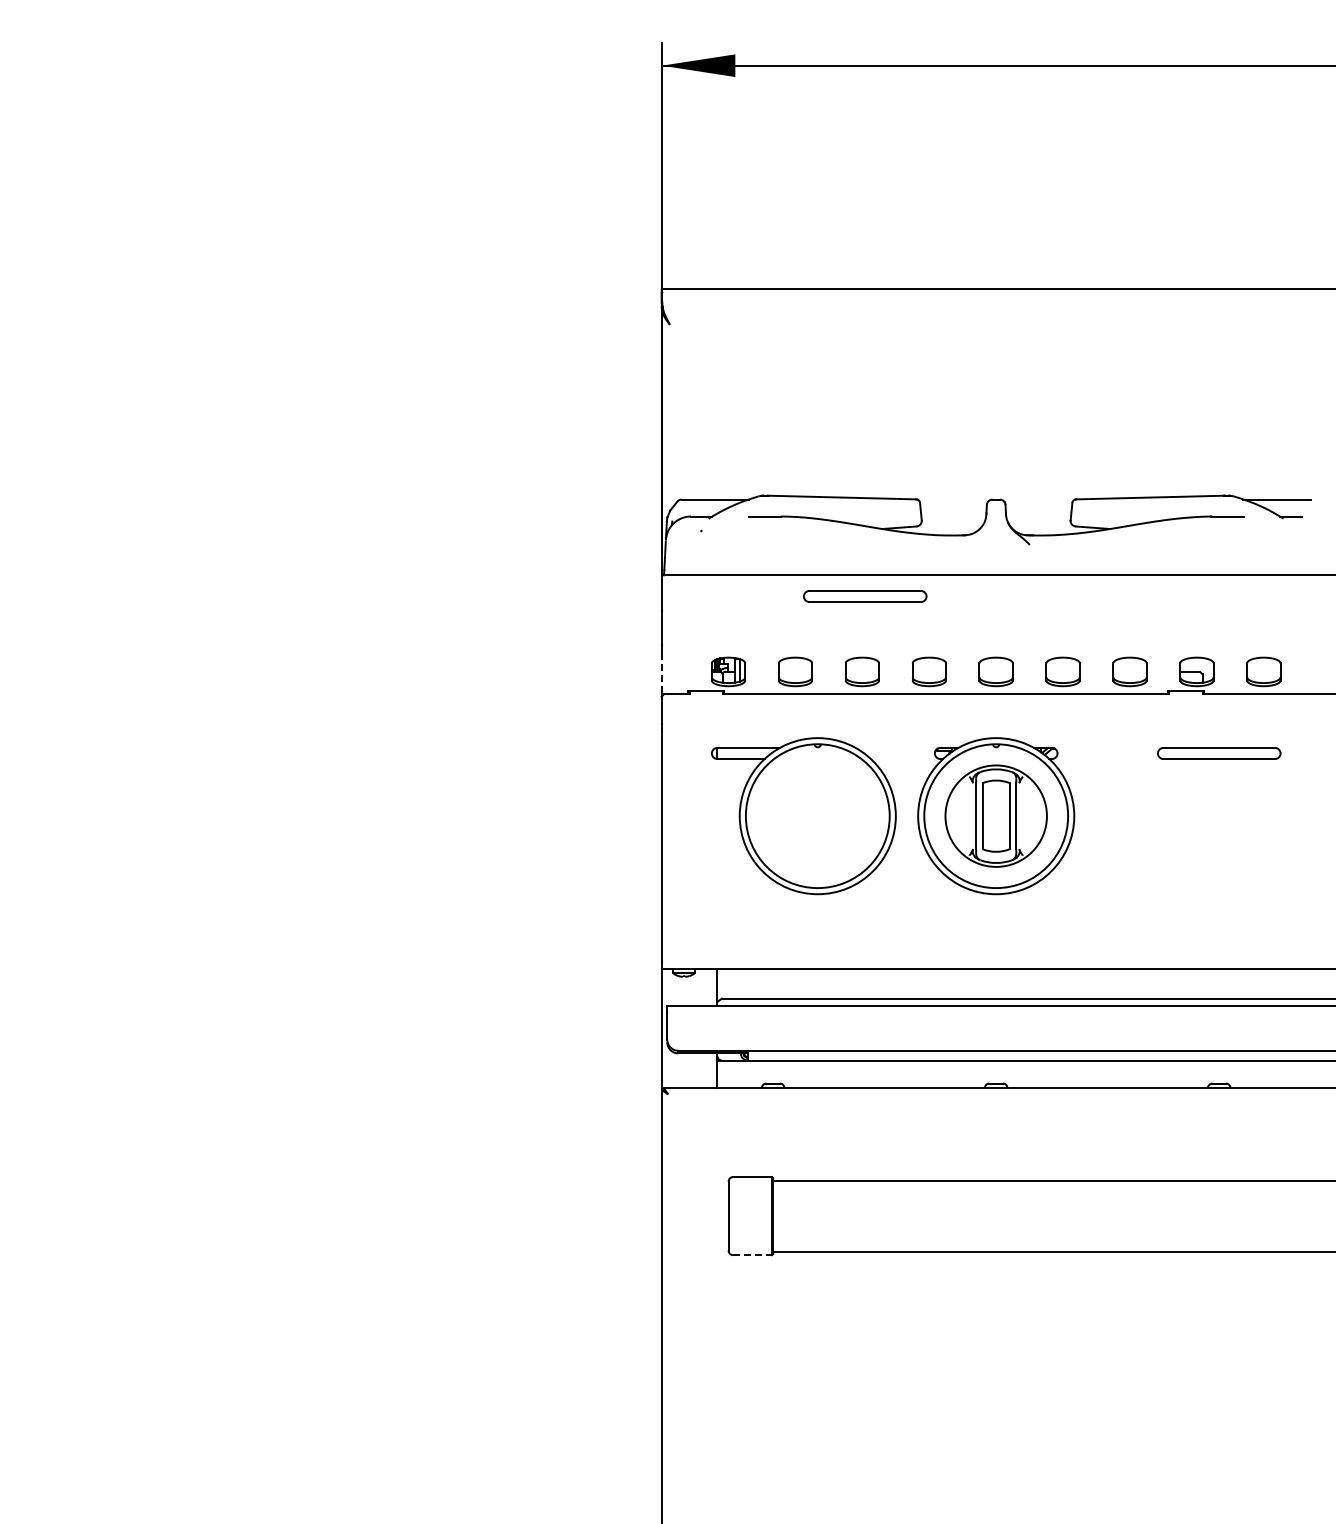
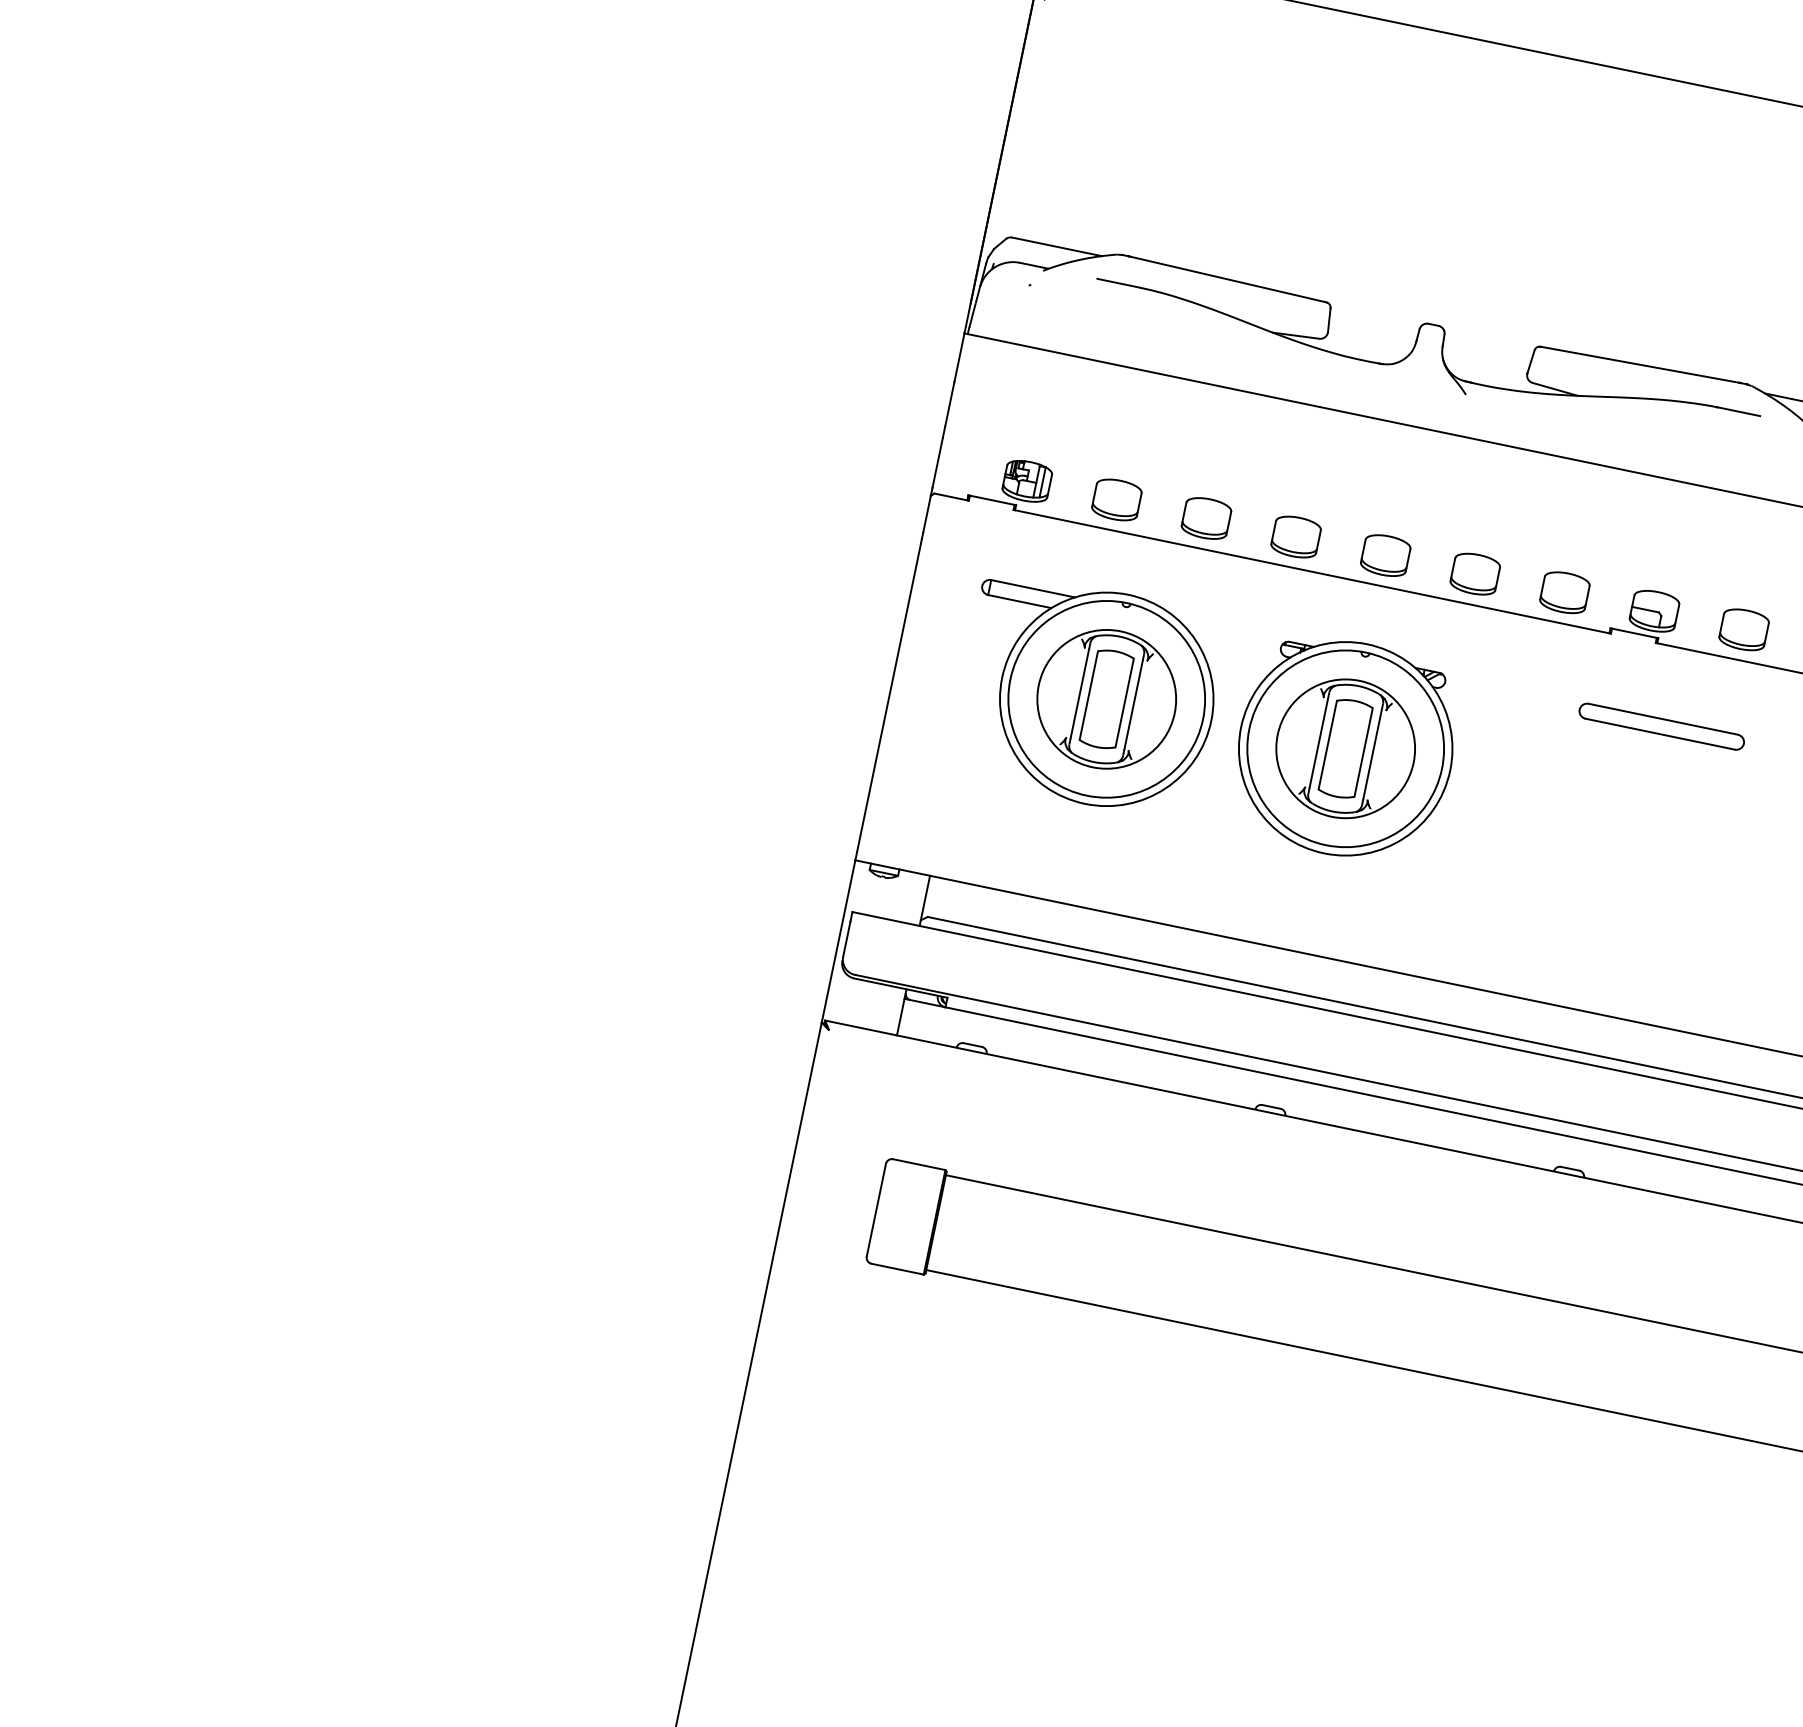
part: (865, 596) -> (1231, 418), removed
line: (661, 671) -> (937, 462), dashed -> solid
part: (817, 815) -> (1106, 698), added
line: (752, 1255) -> (897, 1269), dashed -> solid

